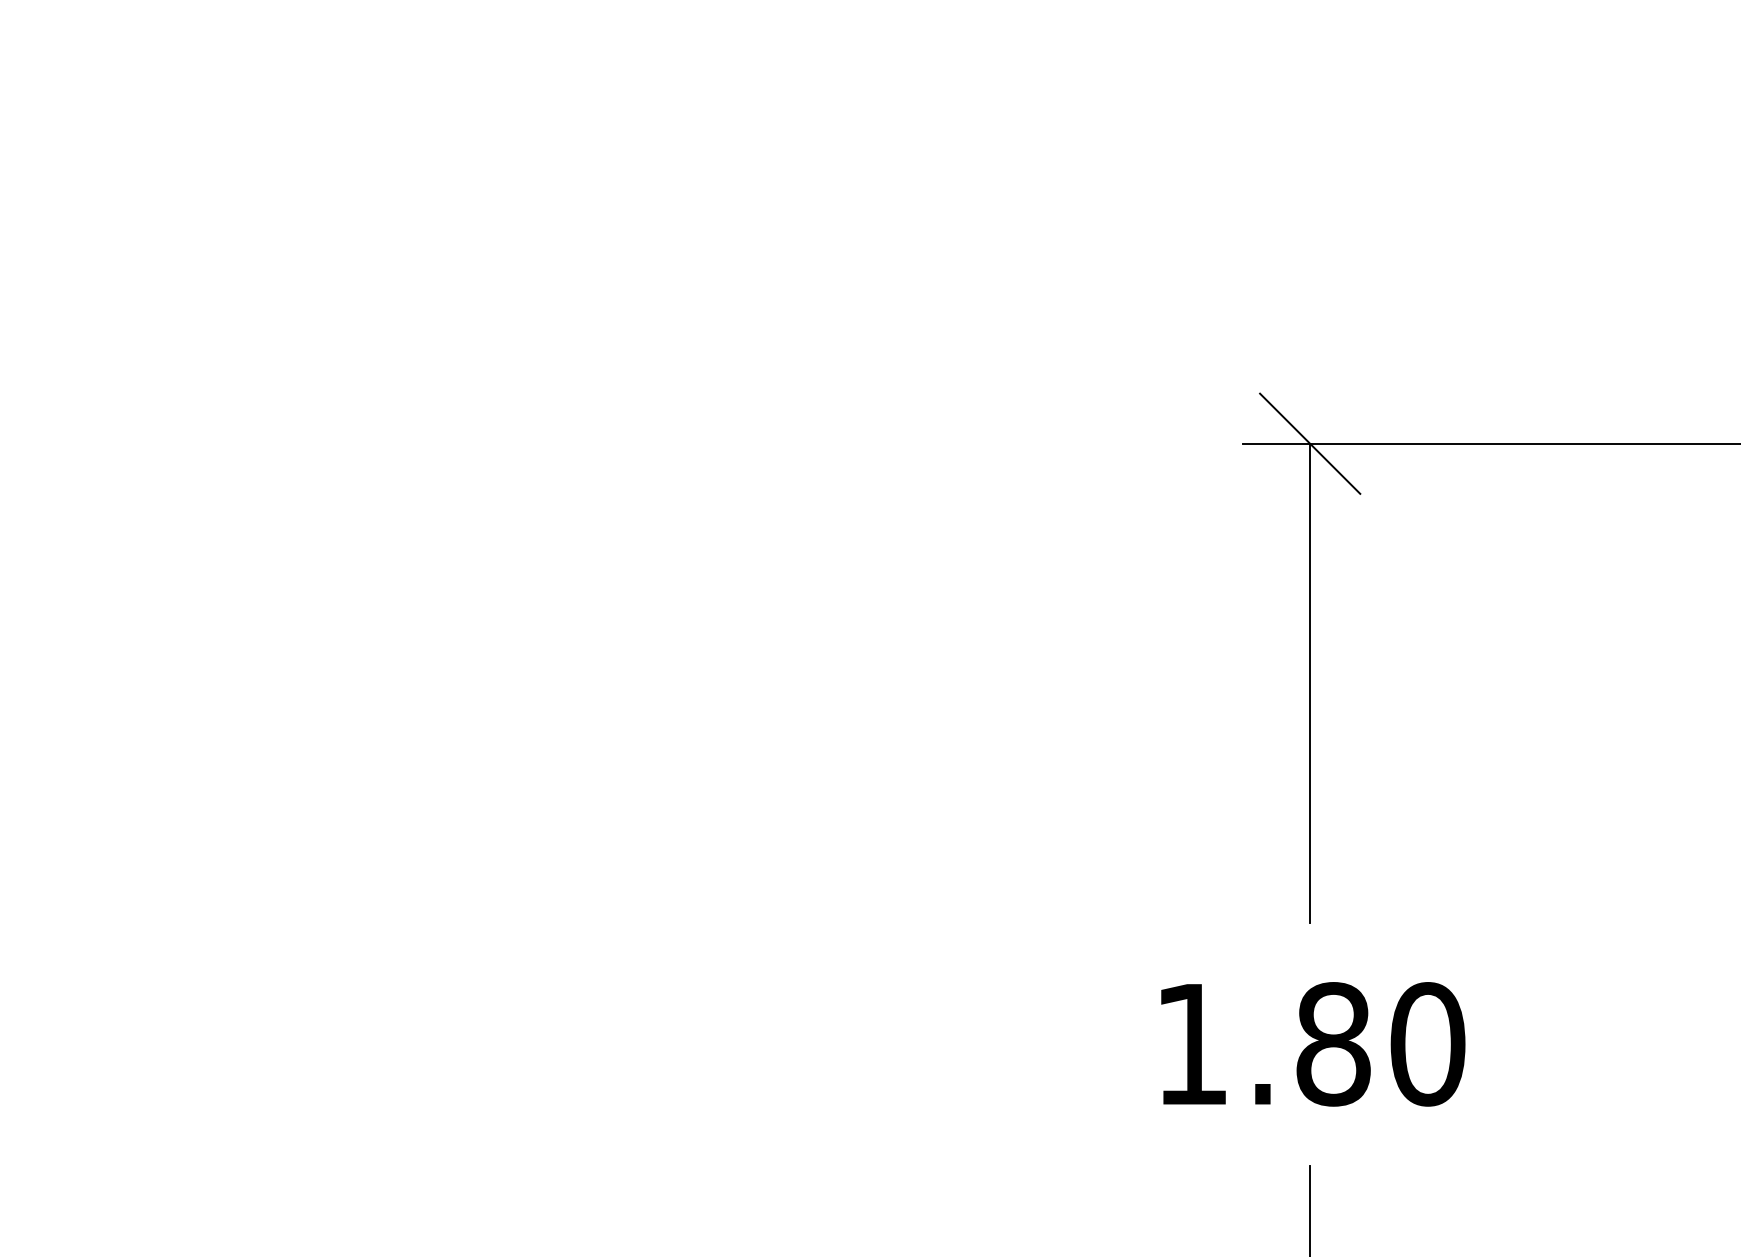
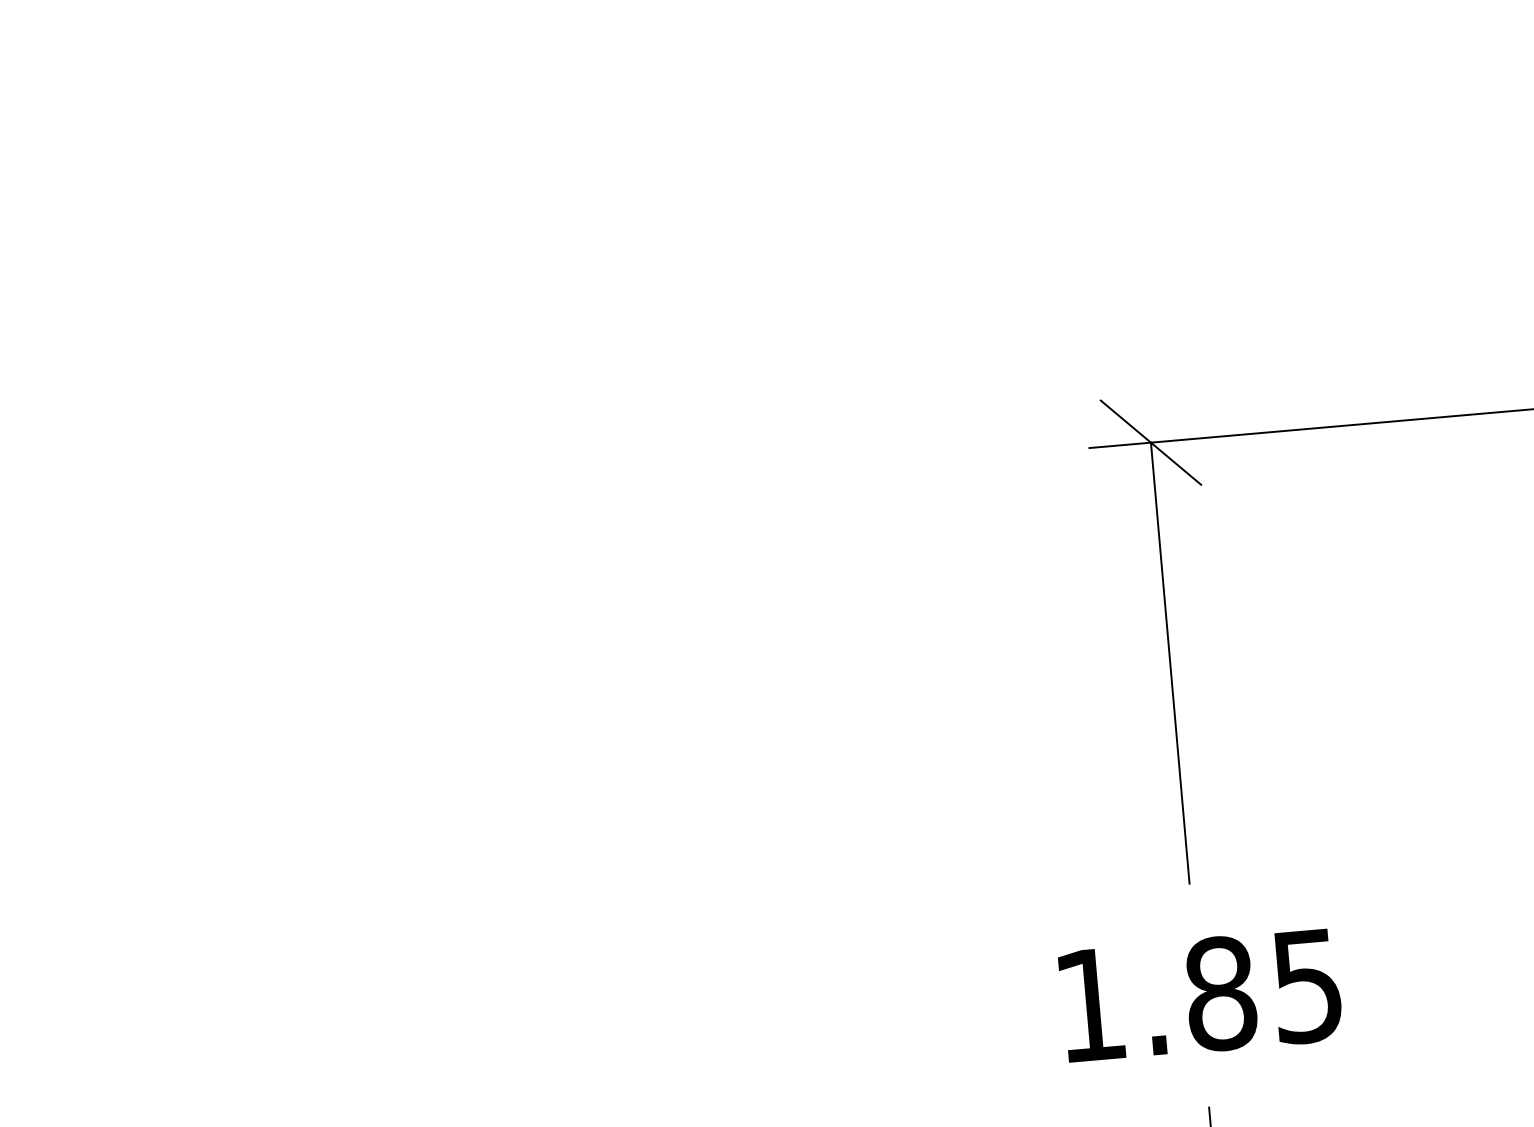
text: (1427, 1044) -> (1307, 986), 1.80 -> 1.85

